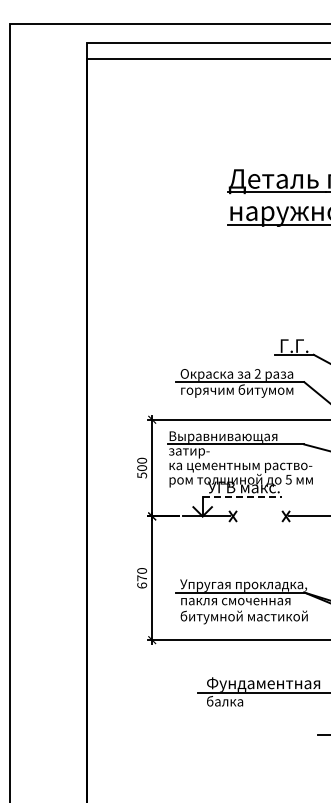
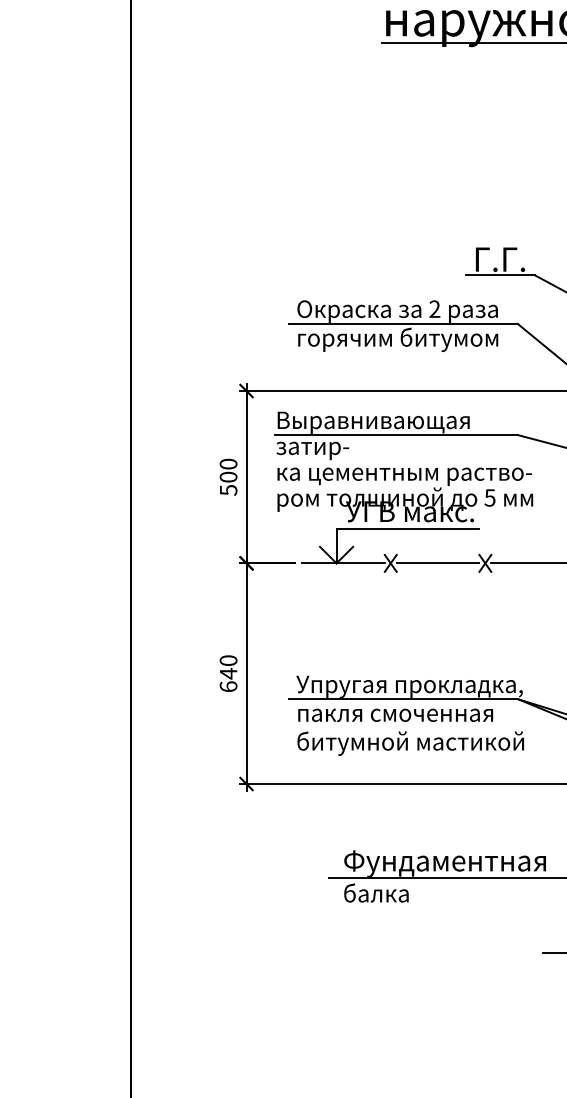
line: (242, 497) -> (407, 529), dashed -> solid
line: (259, 516) -> (437, 563), added
text: (141, 578) -> (227, 674), 670 -> 640

